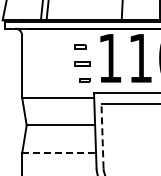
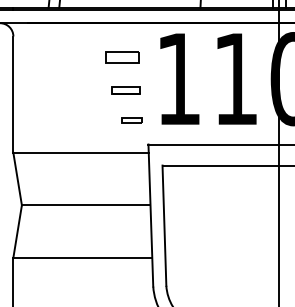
part: (80, 46) -> (123, 56), size x1.67
line: (102, 135) -> (164, 224), dashed -> solid
line: (59, 153) -> (83, 257), dashed -> solid

